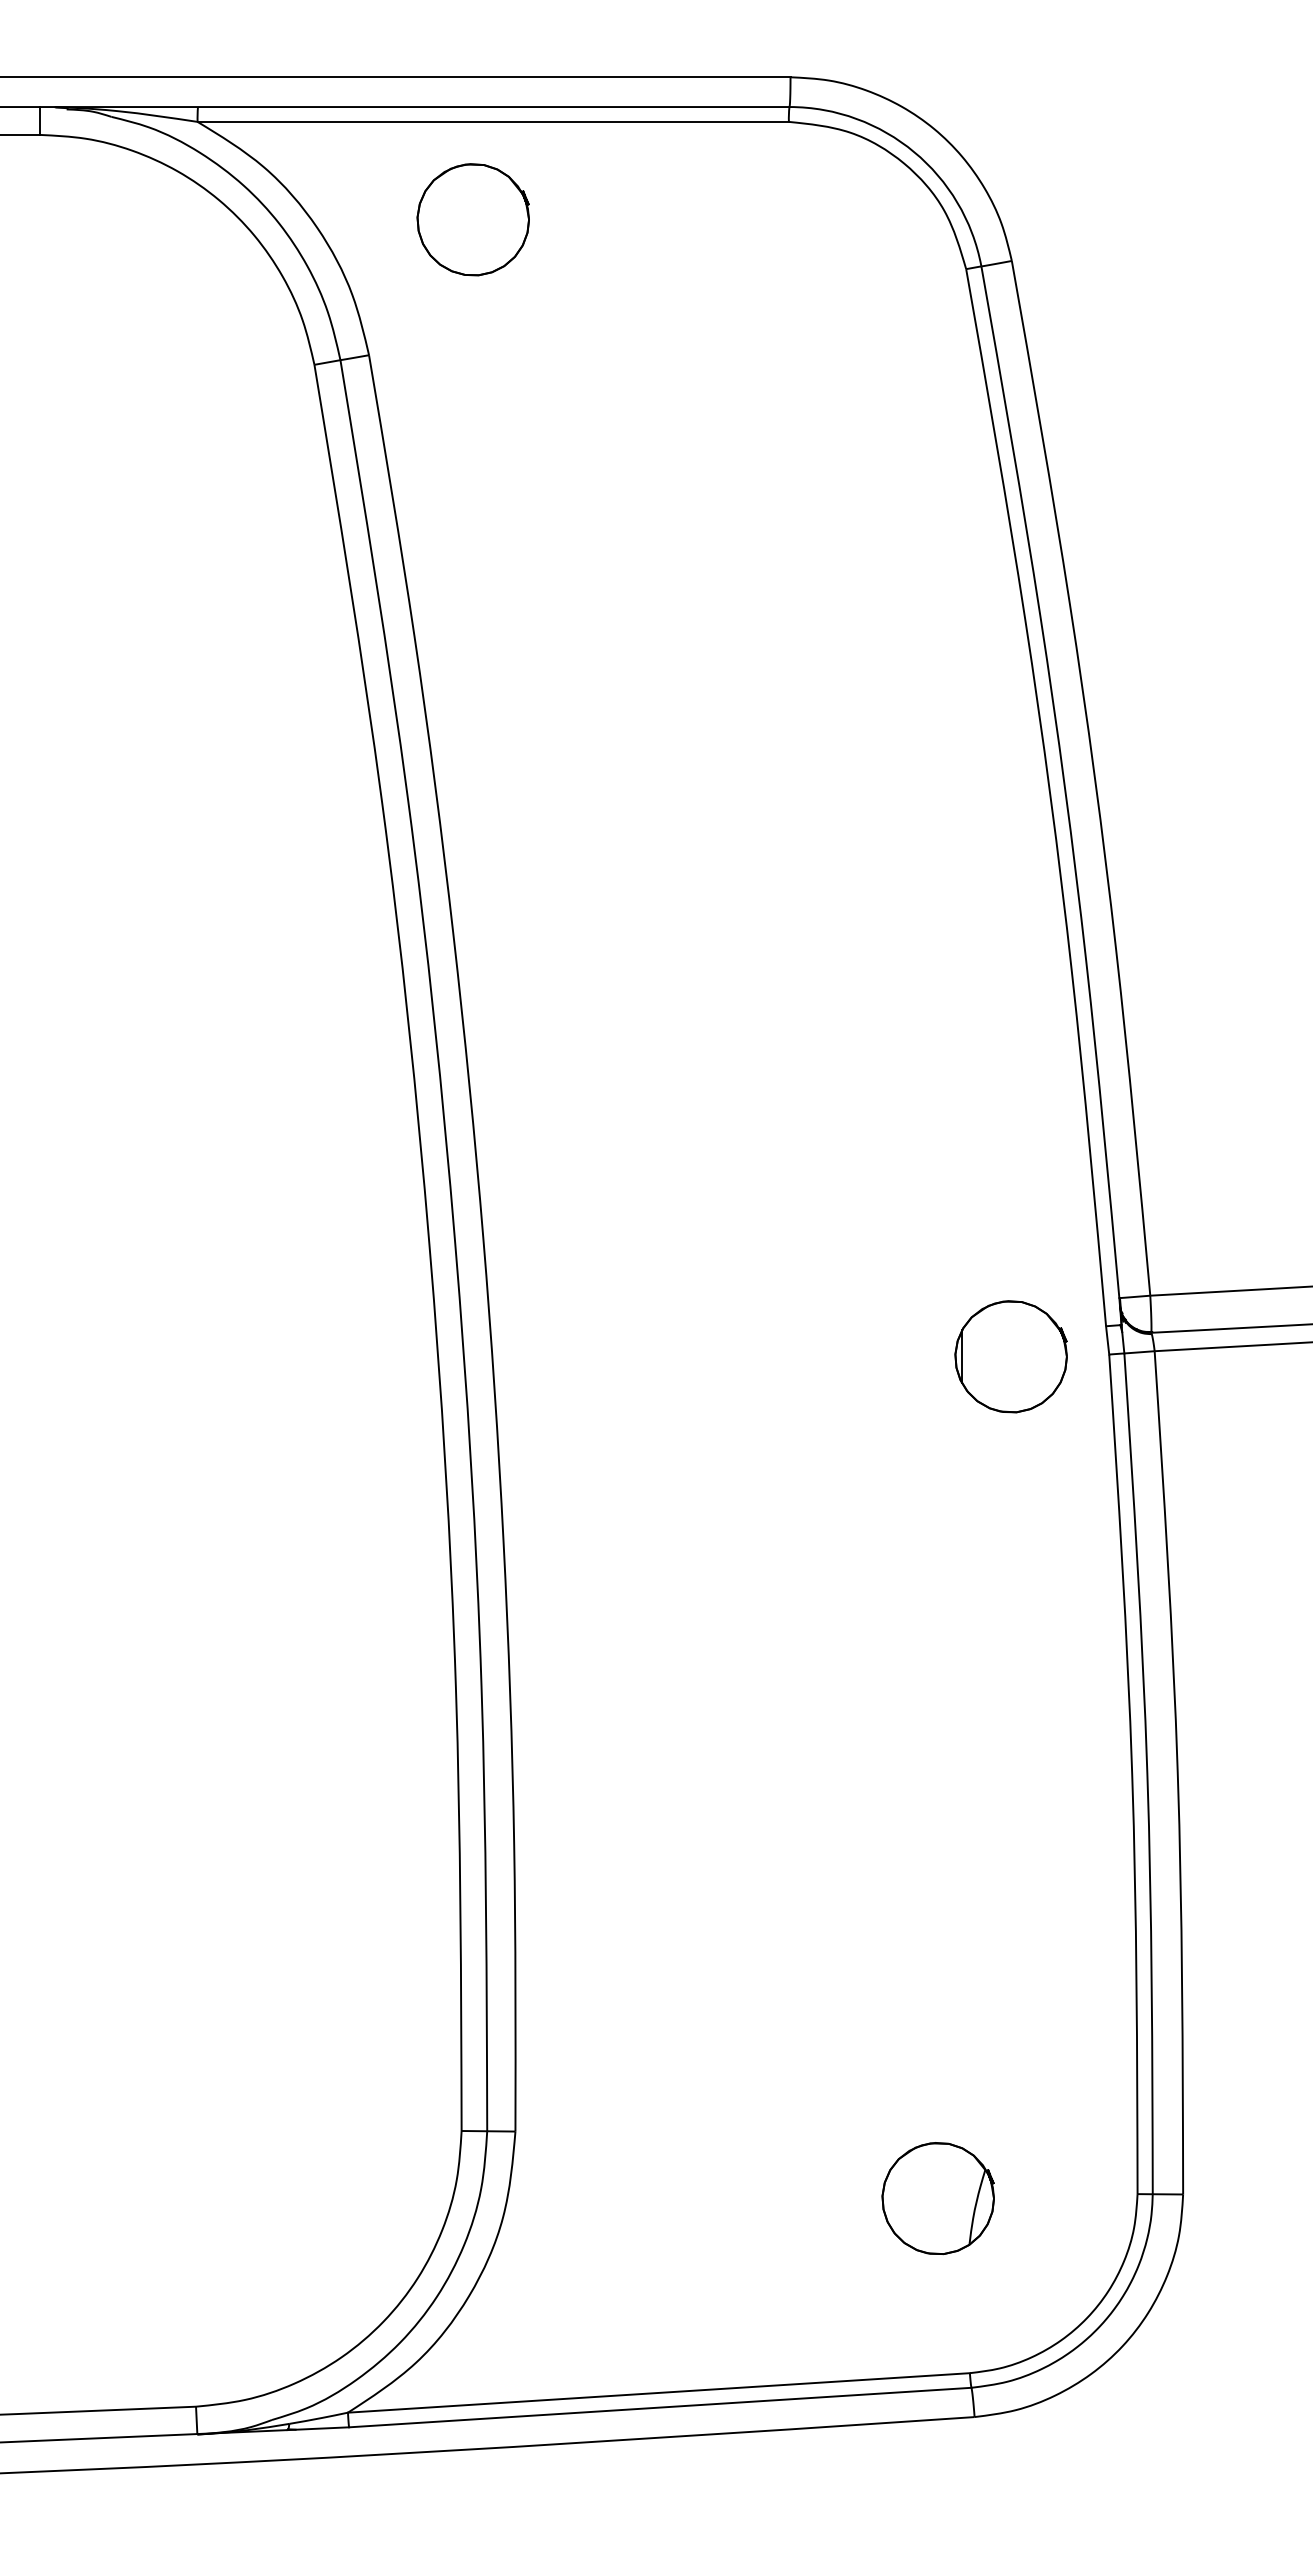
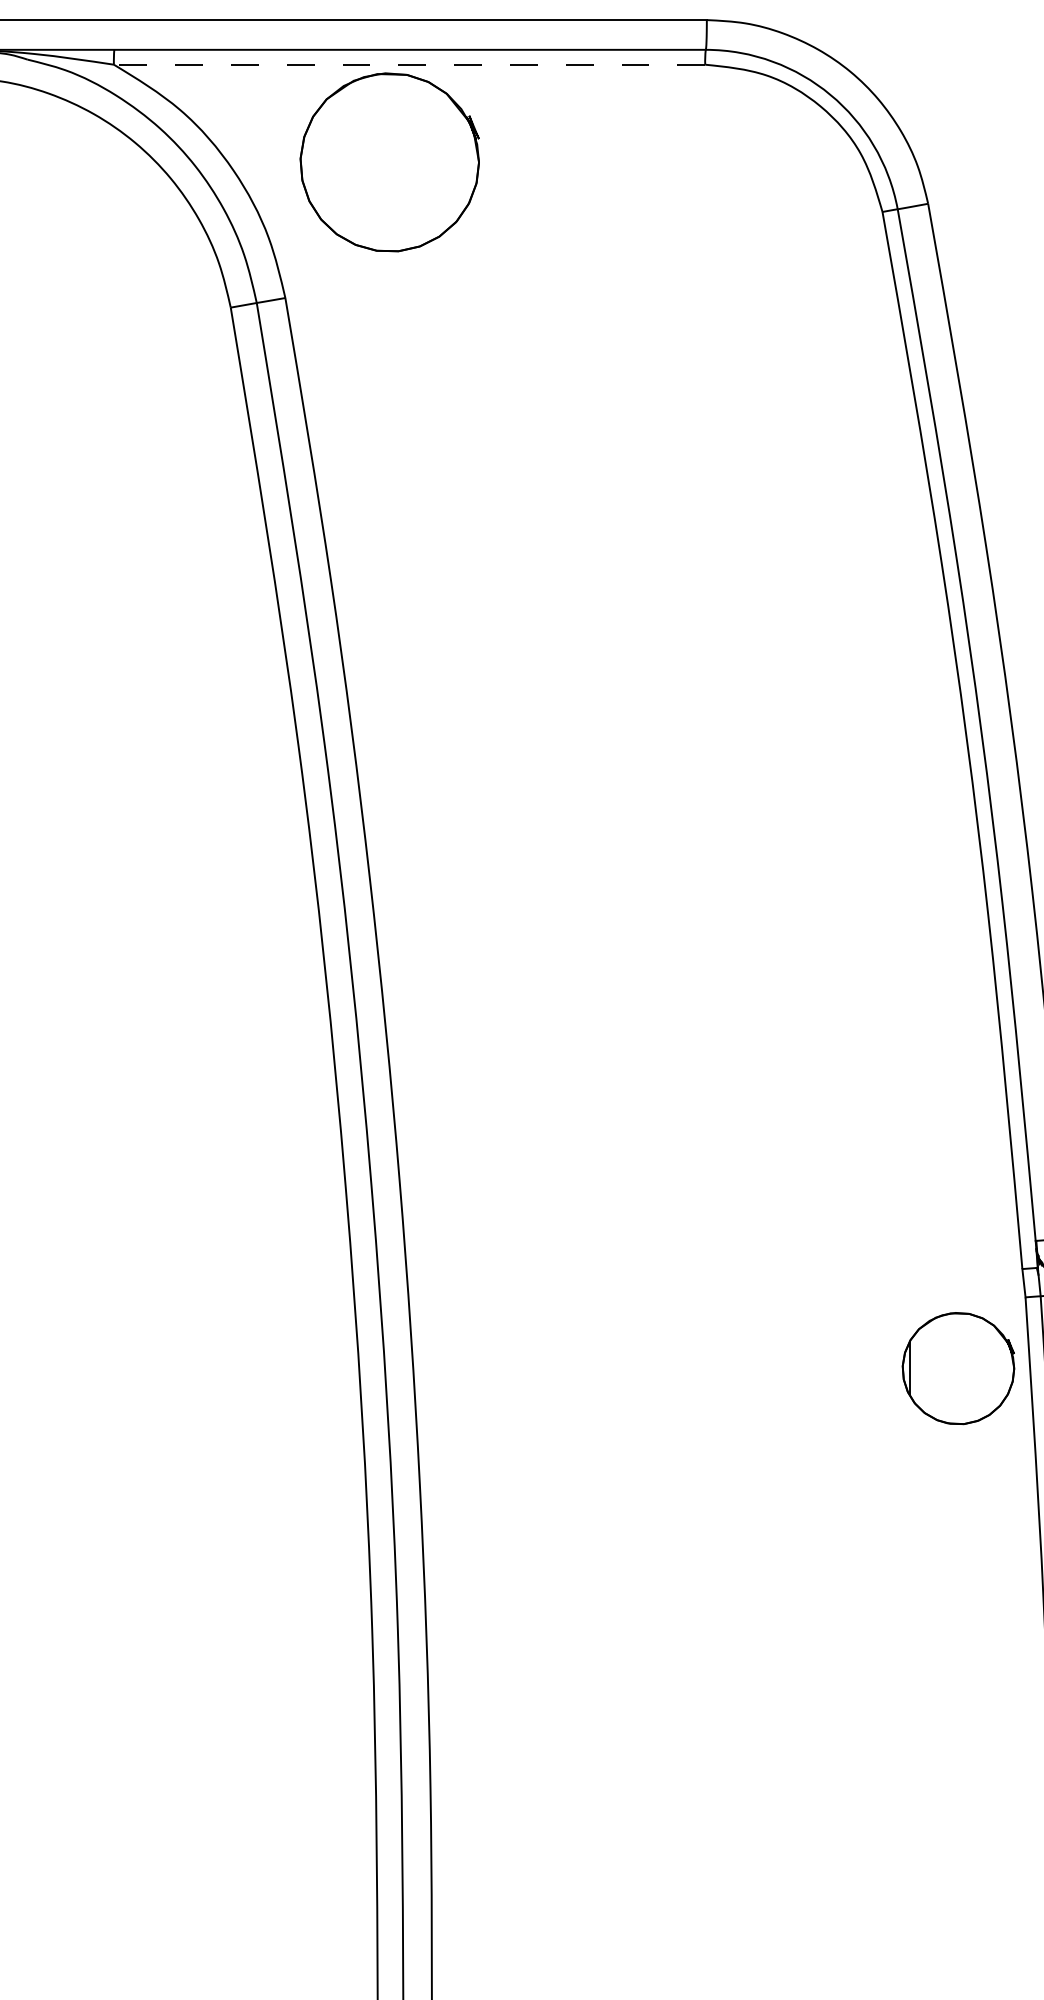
line: (493, 121) -> (409, 64), solid -> dashed
part: (472, 219) -> (388, 162), size x1.6
part: (1010, 1356) -> (957, 1368), moved

